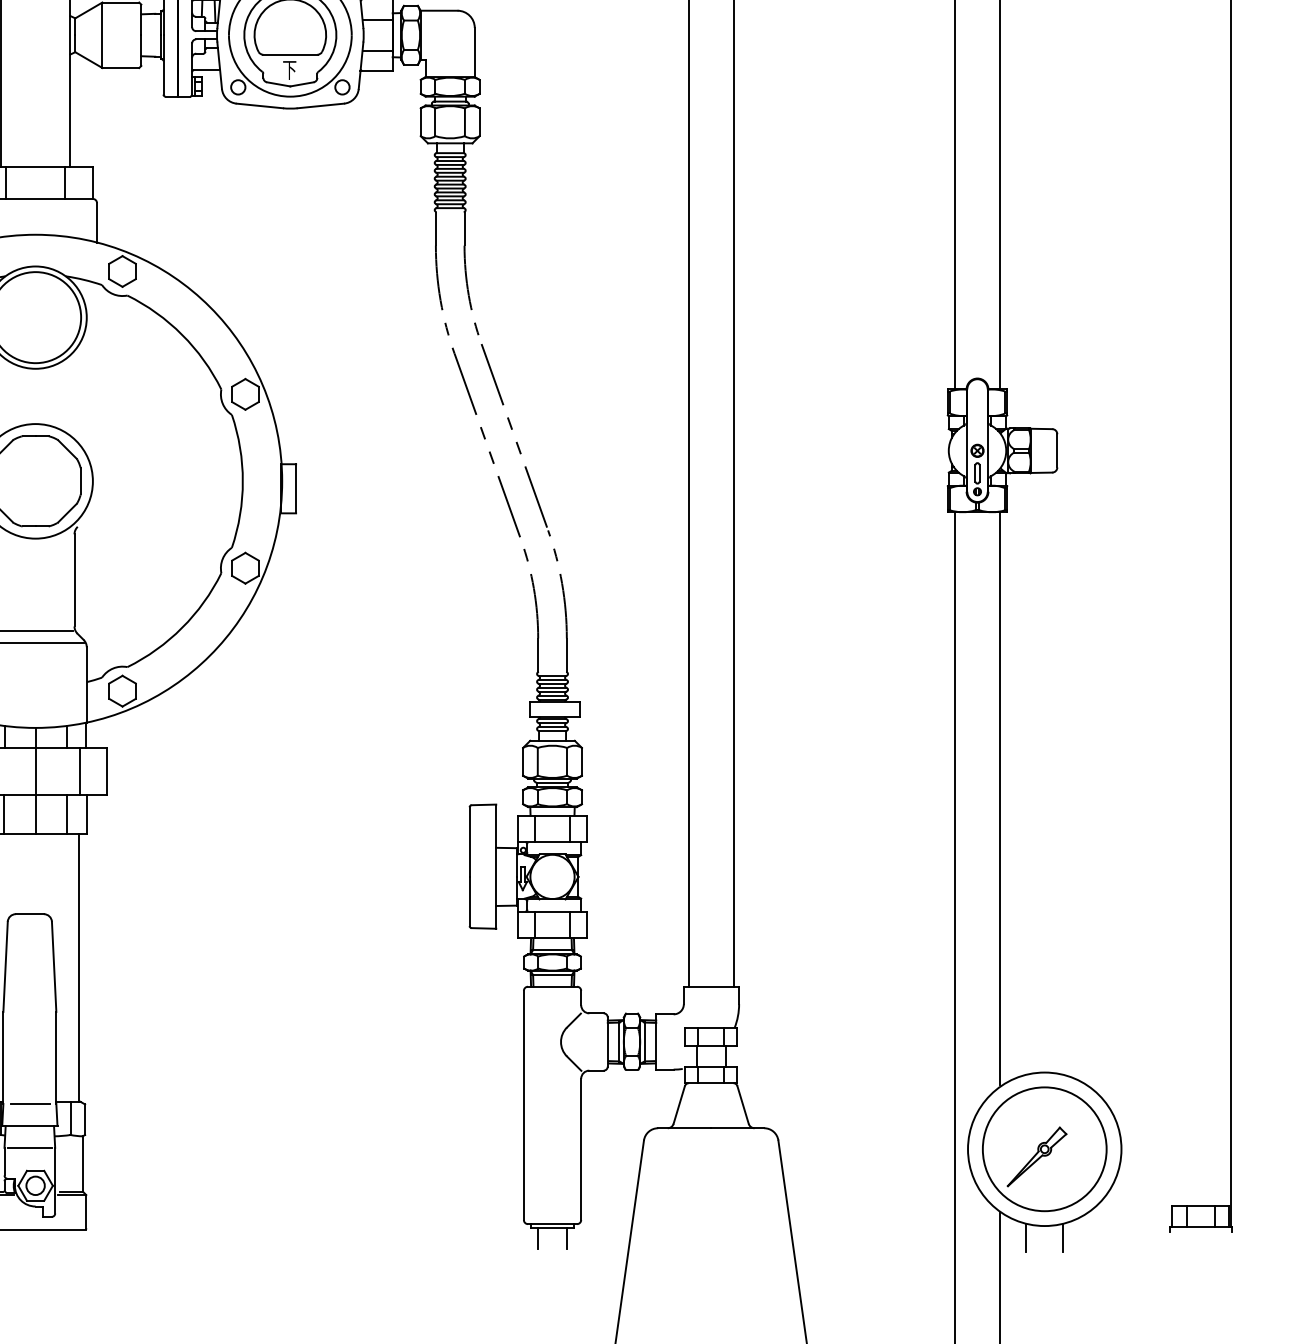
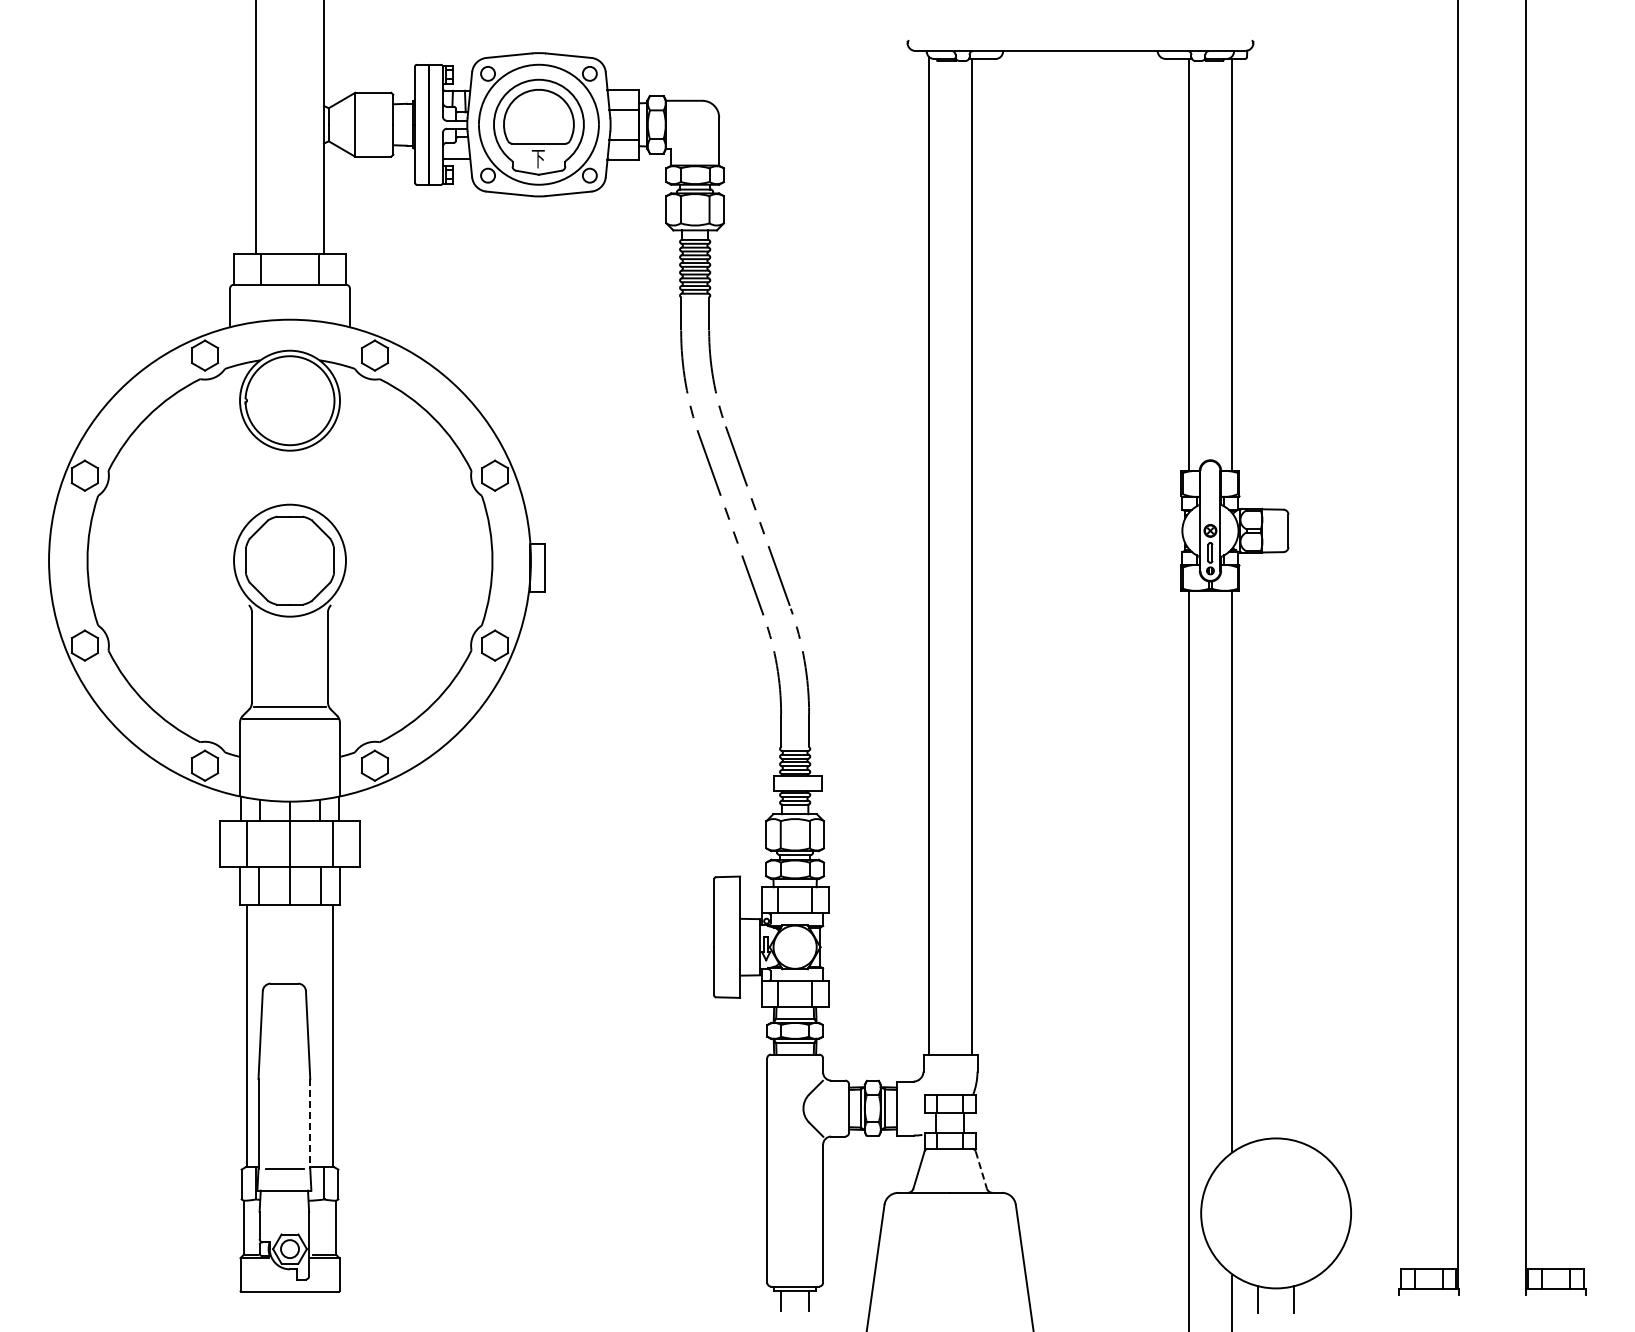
line: (56, 1058) -> (310, 1124), solid -> dashed
line: (743, 1105) -> (981, 1170), solid -> dashed
line: (28, 1148) -> (283, 1212), removed
part: (1044, 1149) -> (1275, 1213), removed

